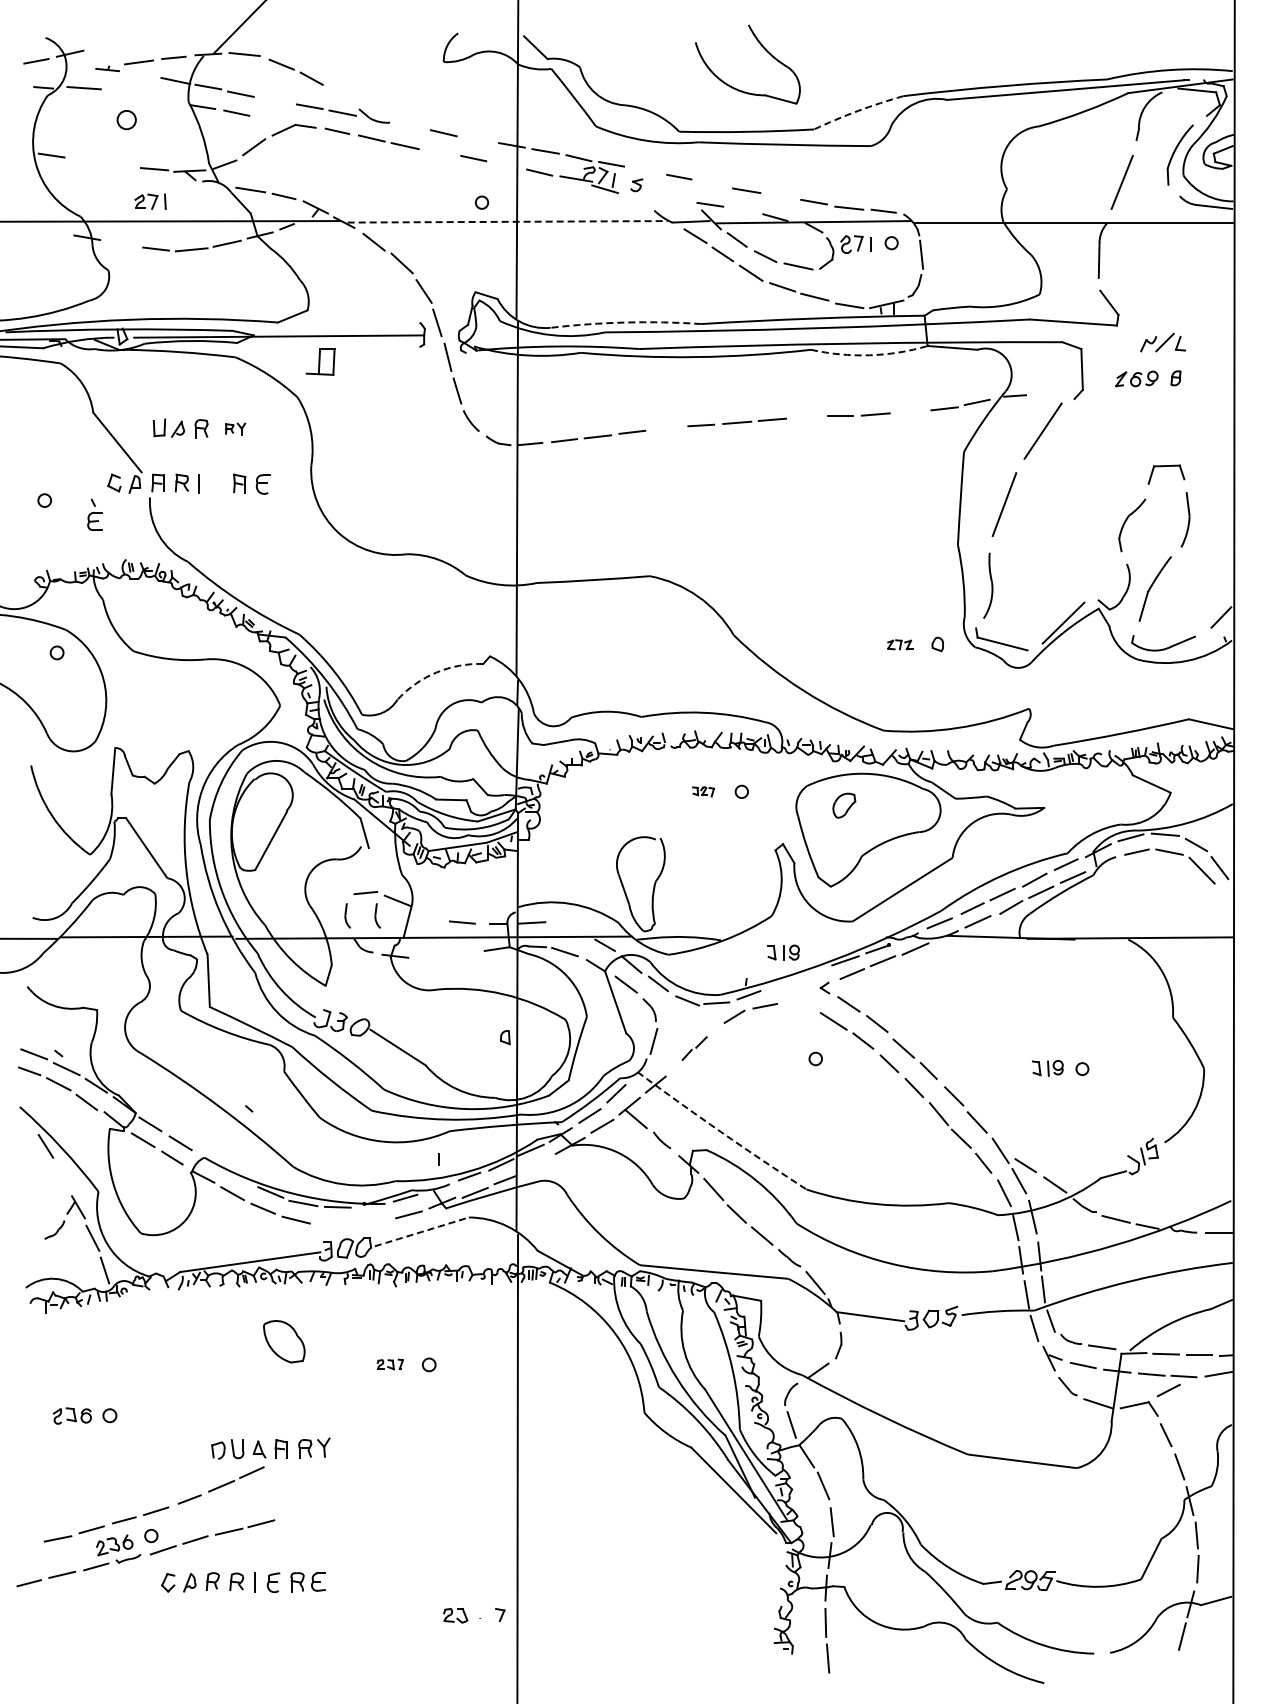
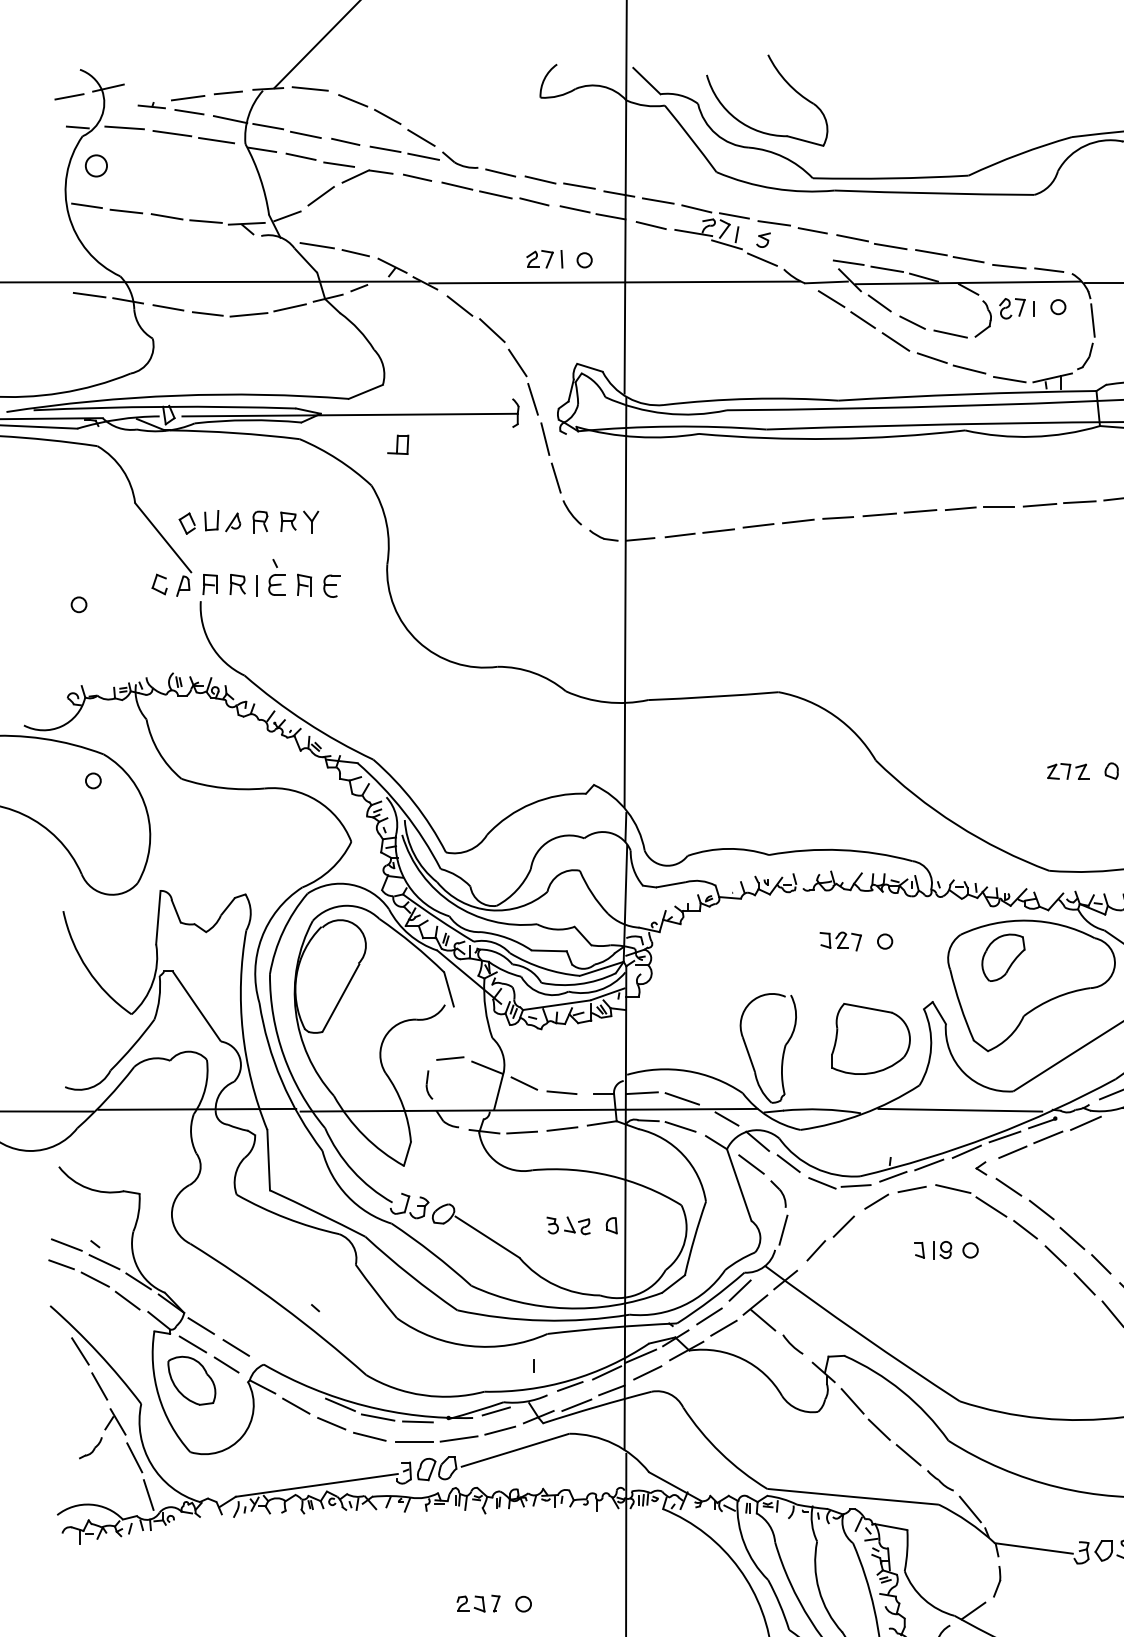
part: (763, 48) -> (785, 82), moved
line: (140, 74) -> (189, 112), added
line: (125, 92) -> (172, 132), added
line: (340, 96) -> (421, 137), added
line: (163, 98) -> (216, 139), added
line: (275, 99) -> (345, 141), added
arc: (858, 110) -> (1020, 153), dashed -> solid
line: (269, 119) -> (338, 164), added
circle: (126, 120) -> (96, 166), moved
line: (408, 127) -> (499, 173), added
line: (477, 138) -> (579, 186), added
line: (438, 152) -> (534, 202), added
line: (85, 160) -> (126, 211), added
line: (120, 164) -> (166, 216), added
line: (504, 164) -> (610, 216), added
line: (645, 170) -> (773, 223), added
line: (713, 183) -> (852, 238), added
line: (781, 195) -> (930, 252), added
part: (150, 201) -> (544, 258), moved
line: (635, 201) -> (762, 258), added
line: (743, 210) -> (887, 269), added
line: (508, 221) -> (615, 282), dashed -> solid
line: (53, 232) -> (89, 294), added
line: (121, 243) -> (167, 307), added
arc: (625, 322) -> (750, 398), dashed -> solid
arc: (869, 355) -> (1032, 437), dashed -> solid
part: (320, 362) -> (397, 445), size x0.62
line: (909, 411) -> (1078, 501), added
line: (807, 417) -> (961, 508), added
part: (235, 428) -> (299, 521), size x1.67
line: (666, 428) -> (798, 521), added
part: (137, 430) -> (186, 523), added
part: (94, 514) -> (276, 576), moved
part: (900, 644) -> (1068, 771), size x1.43
arc: (436, 672) -> (532, 803), dashed -> solid
part: (703, 791) -> (840, 941), size x1.67
part: (844, 805) -> (1003, 957), size x1.67
part: (729, 875) -> (870, 1038), added
line: (429, 914) -> (523, 1083), added
part: (377, 915) -> (463, 1084), removed
line: (566, 927) -> (682, 1098), added
line: (806, 937) -> (959, 1109), added
part: (783, 952) -> (933, 1249), moved
line: (462, 953) -> (562, 1128), added
line: (427, 956) -> (521, 1131), added
line: (812, 973) -> (966, 1151), added
line: (779, 984) -> (928, 1164), added
line: (800, 1005) -> (952, 1188), added
part: (468, 1037) -> (569, 1225), added
part: (694, 1048) -> (830, 1238), size x1.67
arc: (721, 1132) -> (861, 1335), dashed -> solid
line: (536, 1164) -> (647, 1372), added
line: (62, 1176) -> (99, 1386), added
line: (373, 1221) -> (459, 1438), added
line: (334, 1224) -> (414, 1441), added
arc: (421, 1231) -> (514, 1449), dashed -> solid
part: (284, 1341) -> (192, 1380), moved
part: (390, 1364) -> (478, 1603), size x1.43

